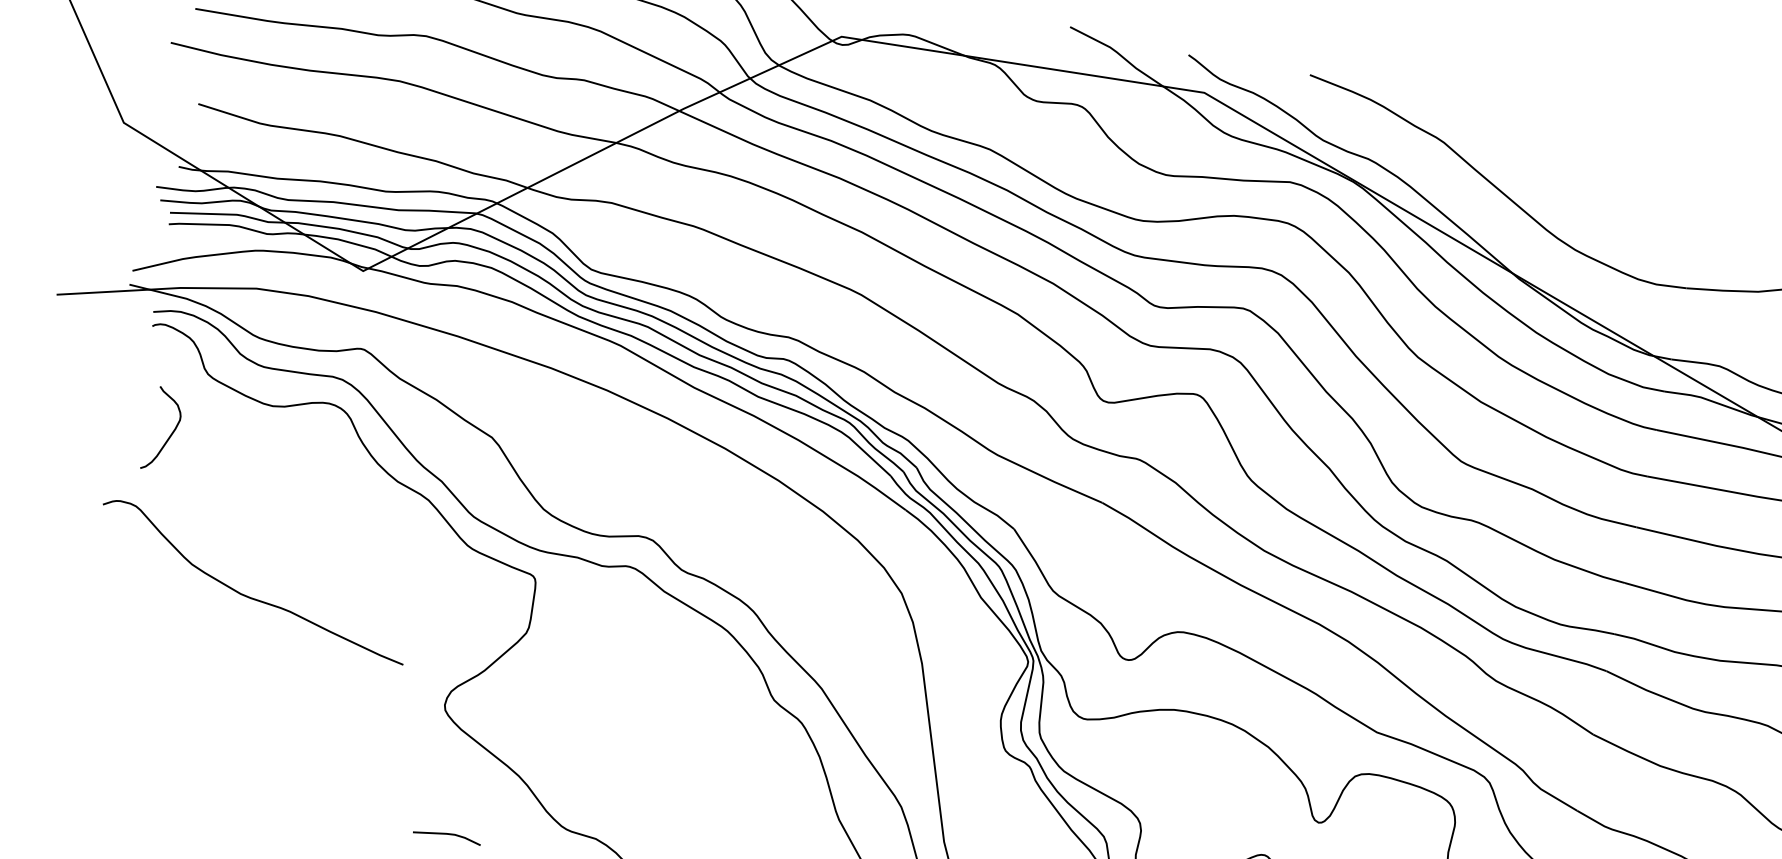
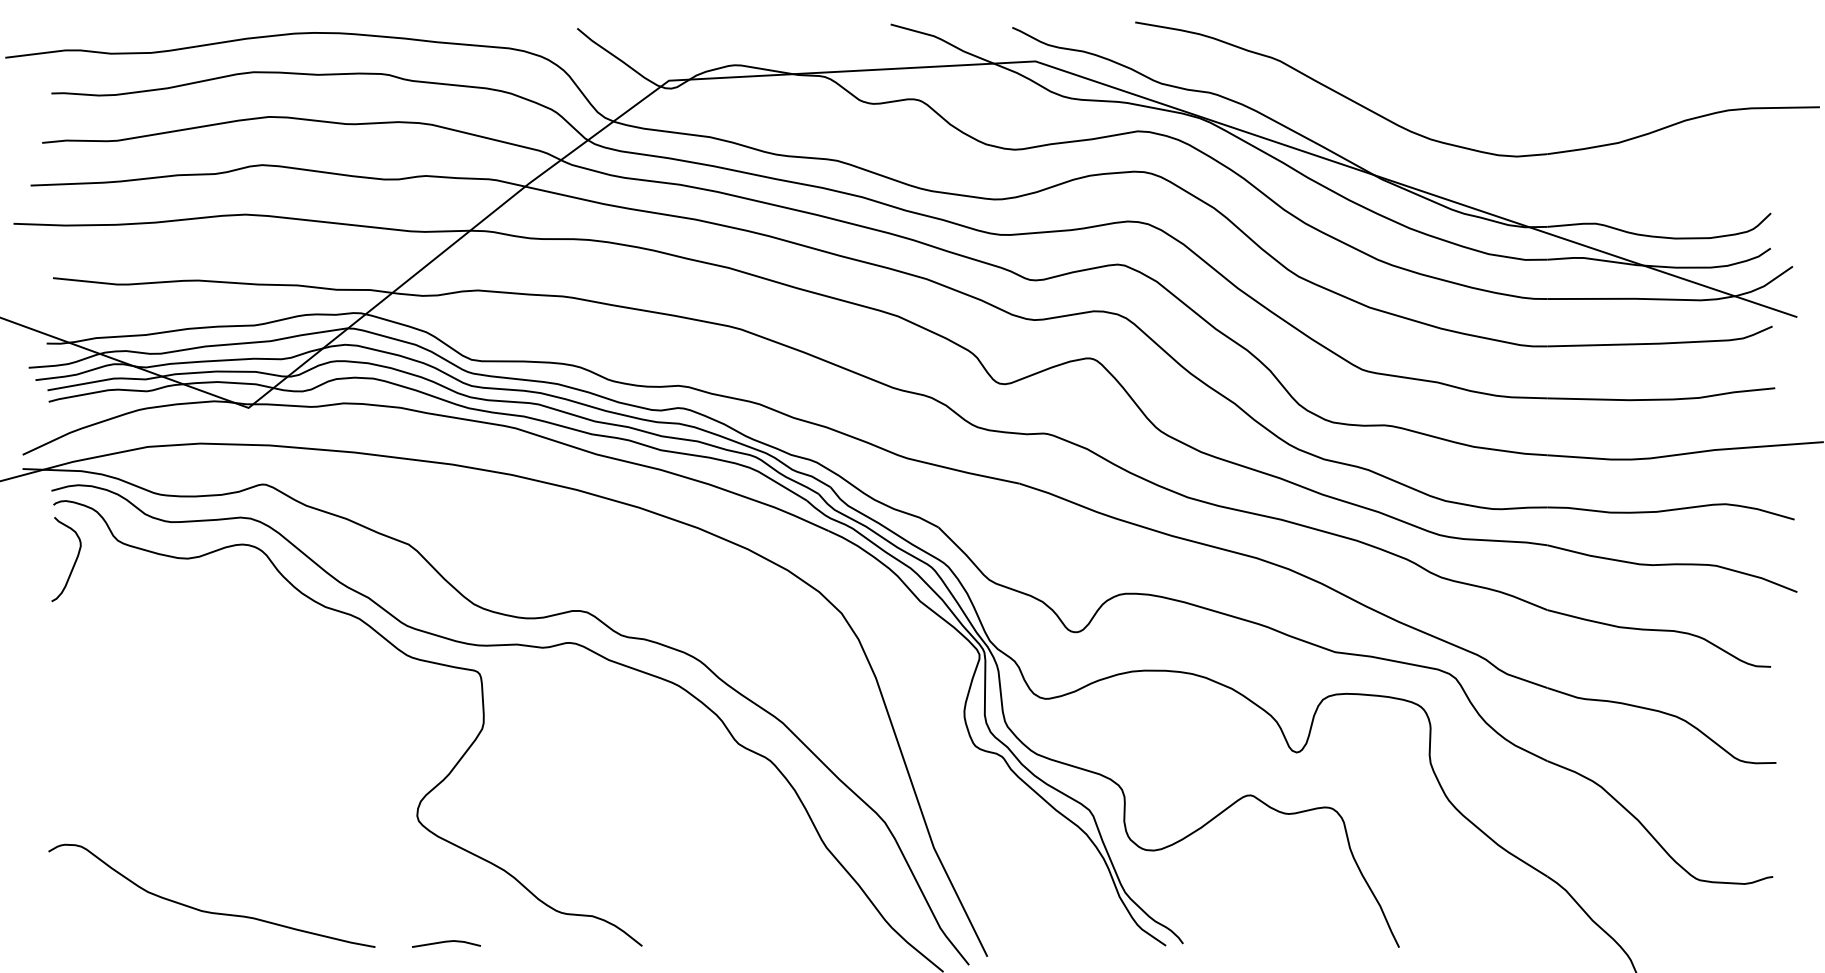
curve: (170, 433) -> (74, 561), moved
curve: (249, 596) -> (210, 911), moved

